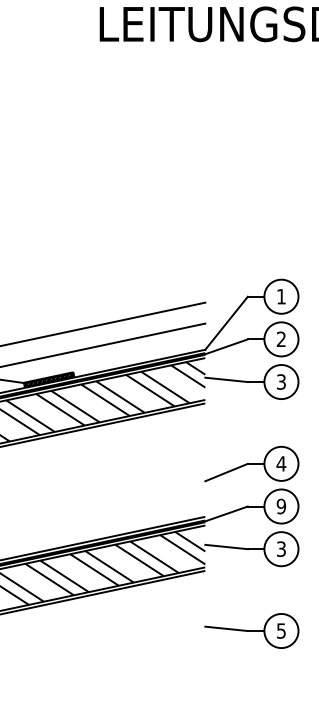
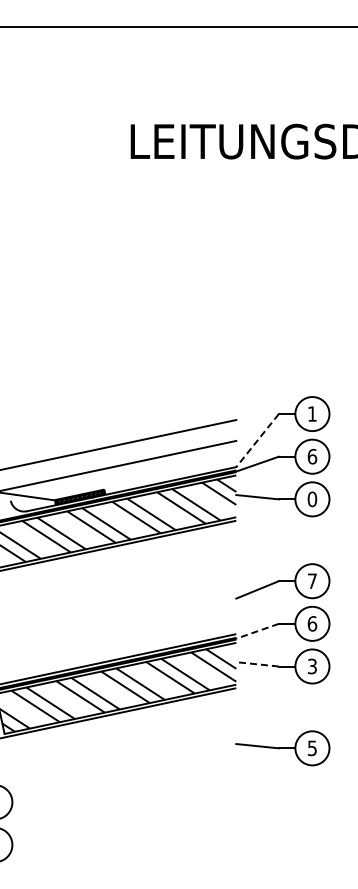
line: (226, 323) -> (257, 440), solid -> dashed
text: (281, 339) -> (312, 456), 2 -> 6
text: (281, 382) -> (312, 499), 3 -> 0
text: (281, 463) -> (312, 580), 4 -> 7
text: (281, 506) -> (312, 623), 9 -> 6
line: (226, 514) -> (257, 631), solid -> dashed
line: (226, 547) -> (257, 664), solid -> dashed

